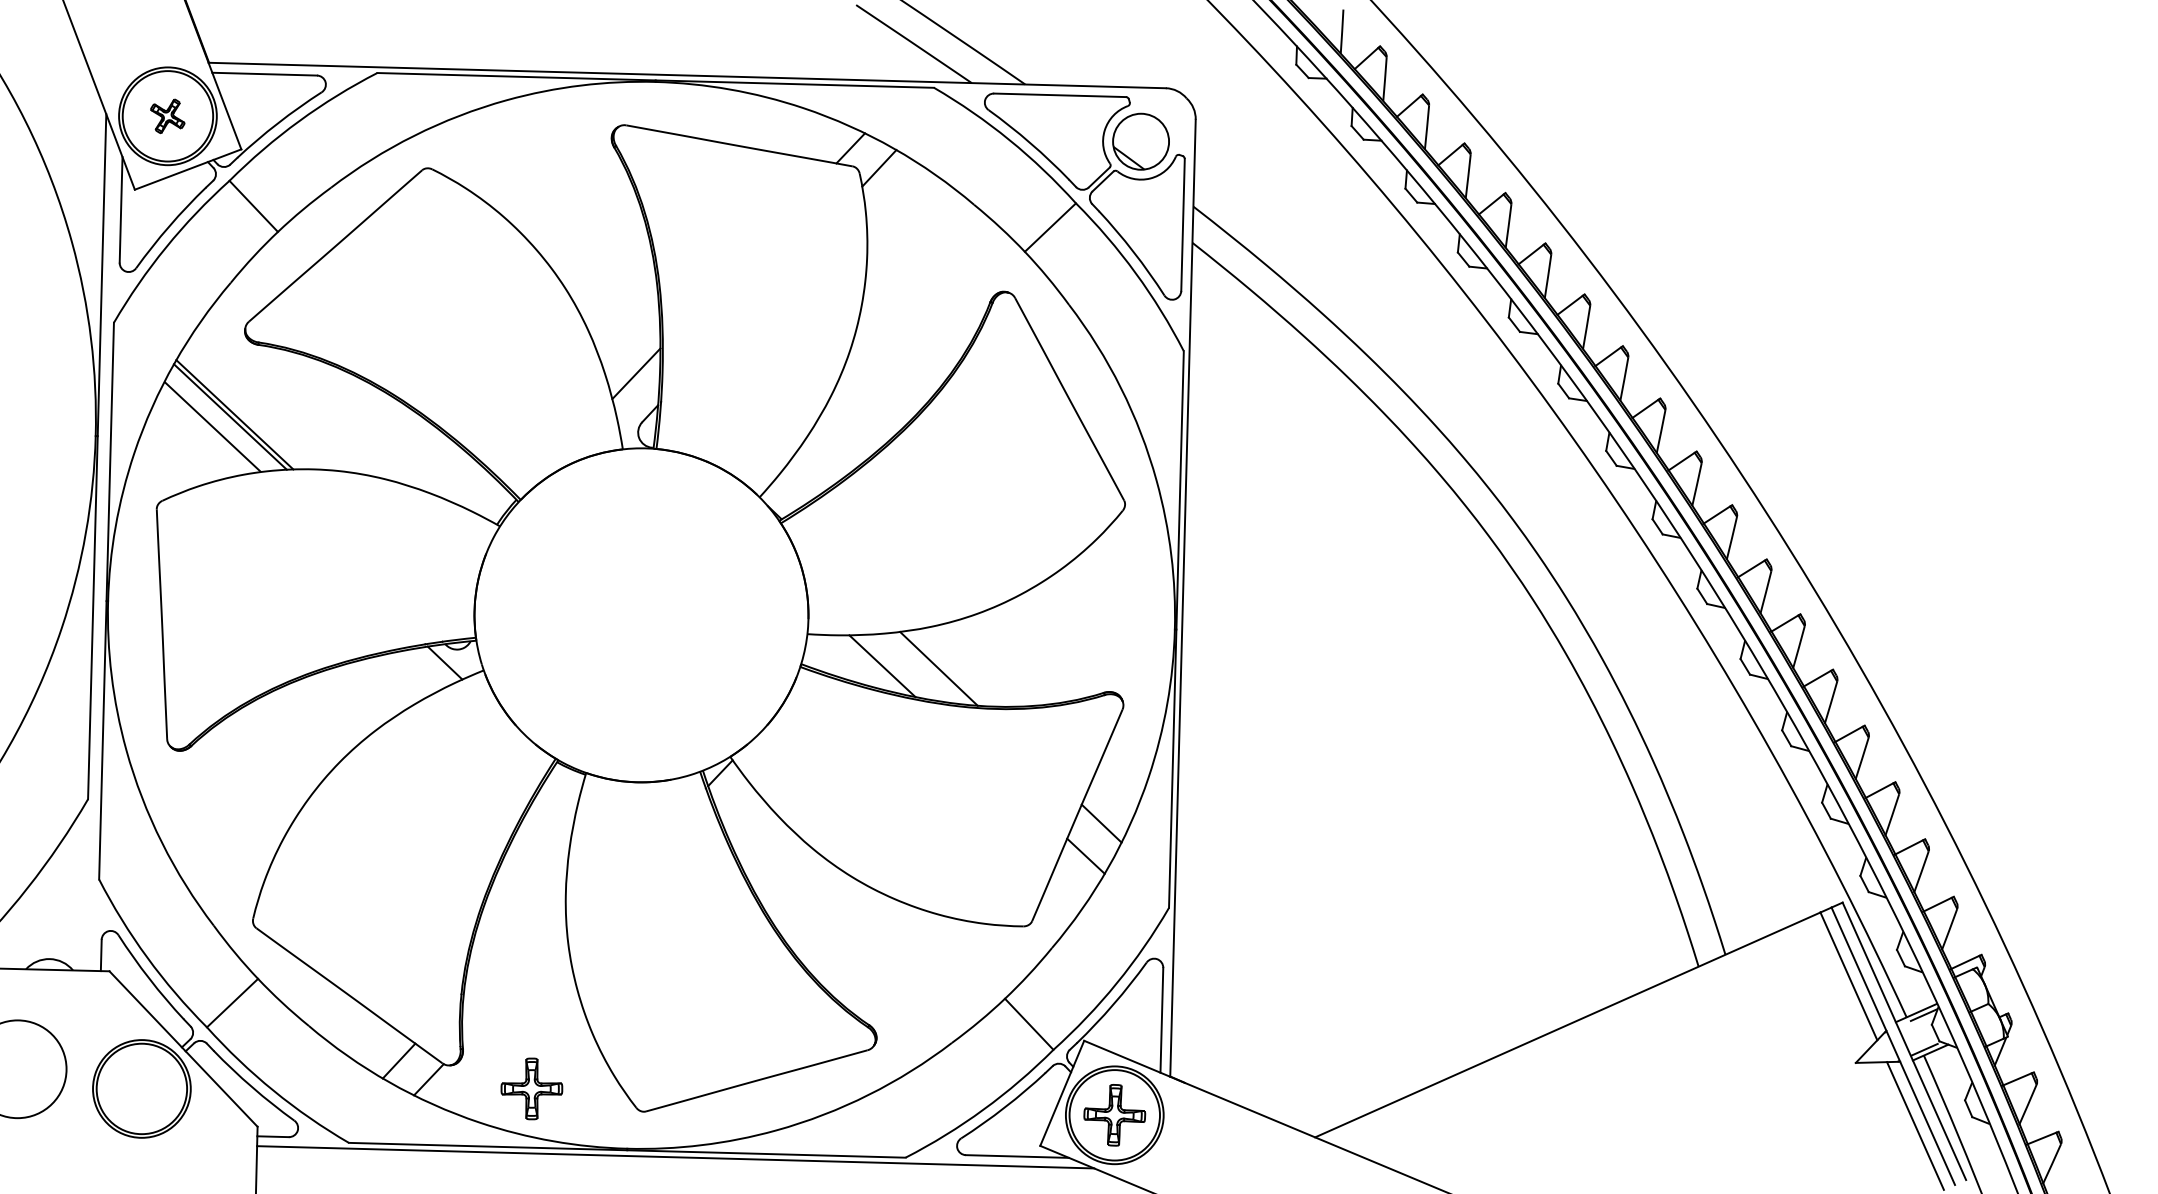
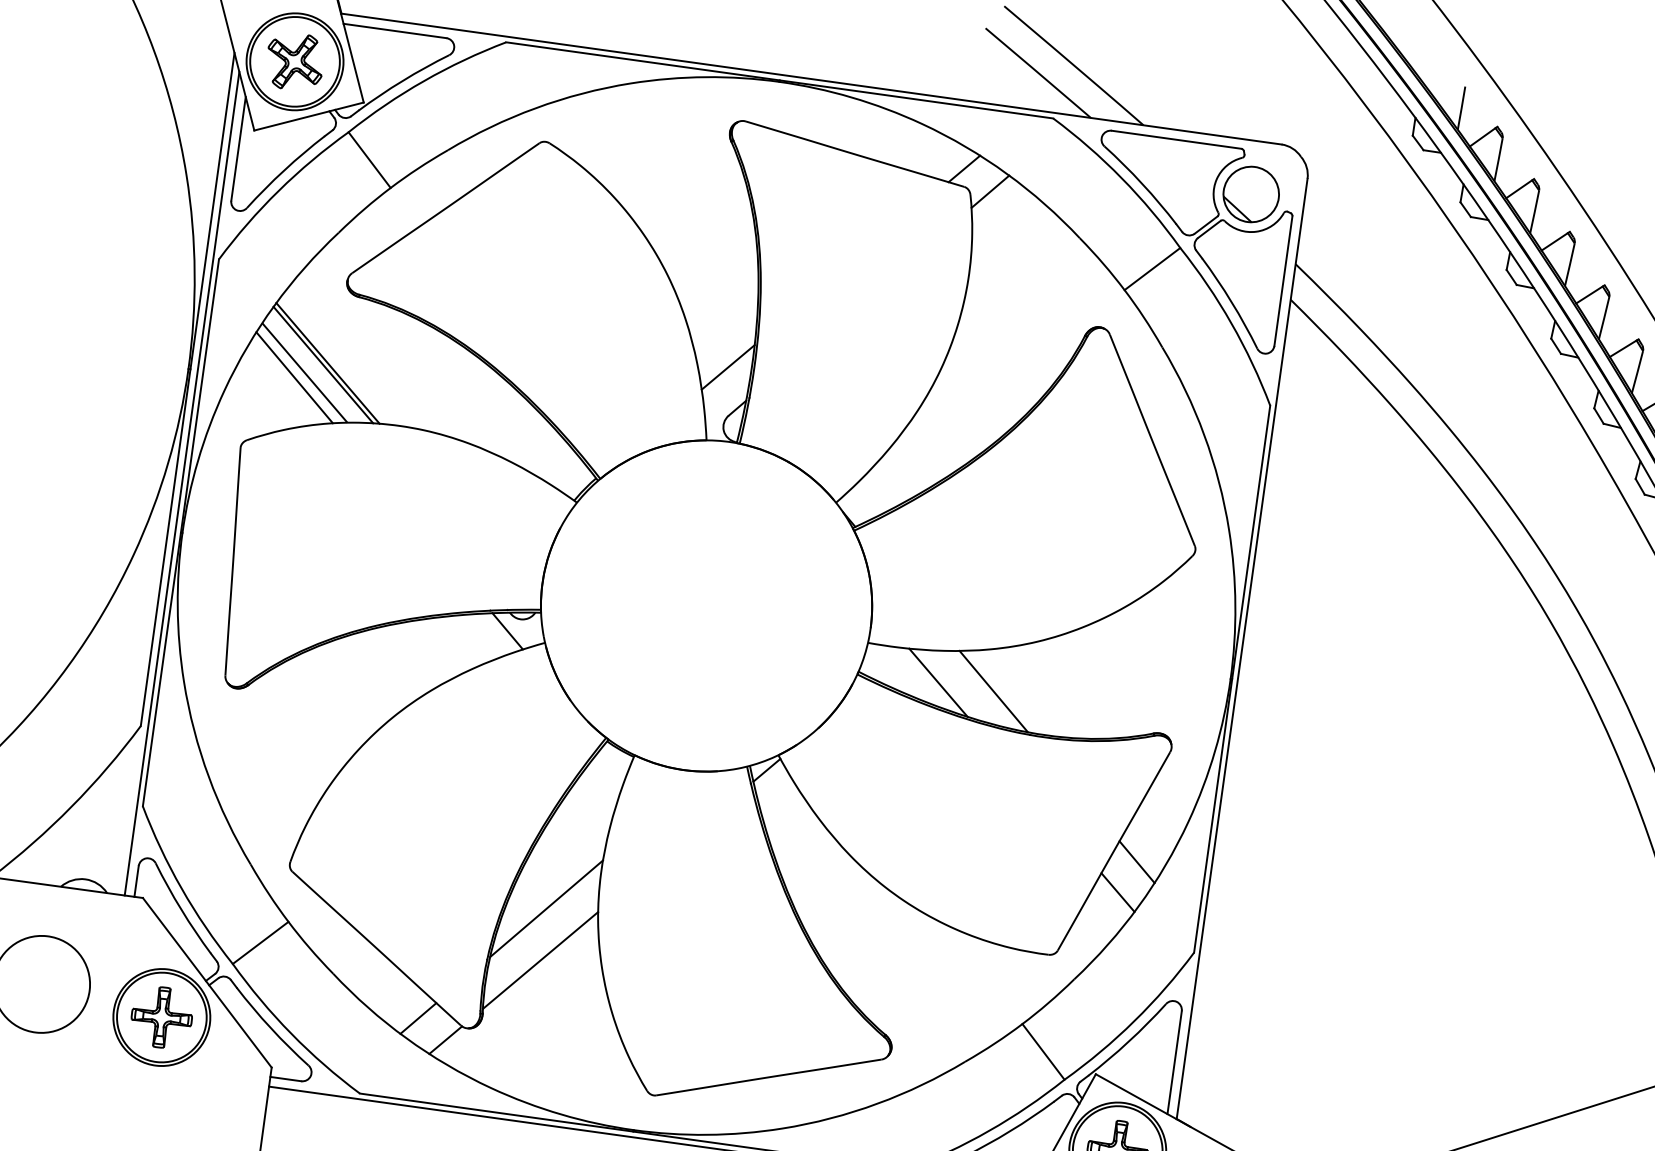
part: (167, 116) -> (294, 61), size x1.67
line: (202, 432) -> (294, 377), added
line: (102, 551) -> (182, 483), added
line: (515, 936) -> (546, 908), added
line: (514, 989) -> (540, 960), added
part: (531, 1088) -> (161, 1017), moved

